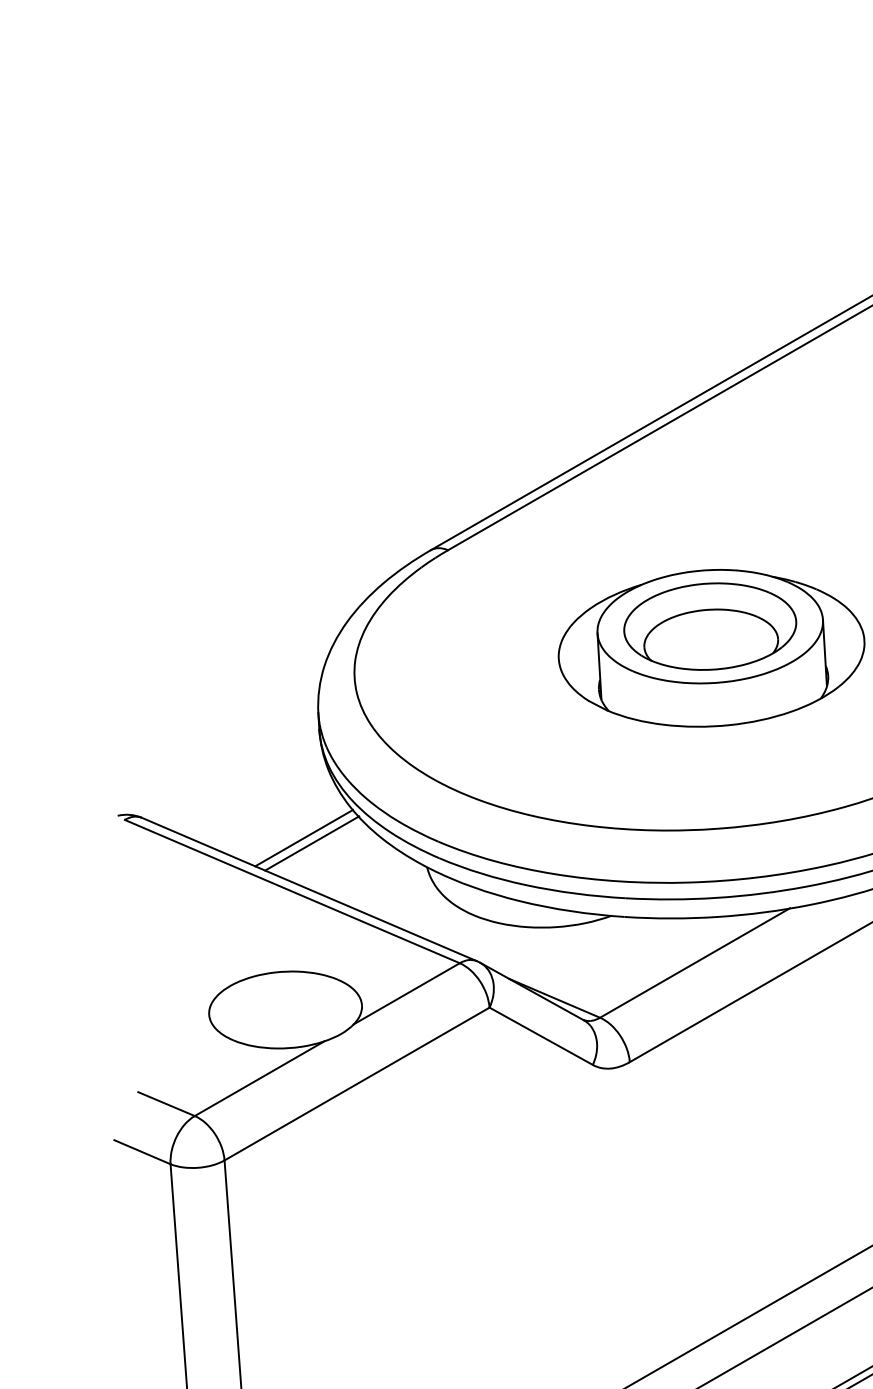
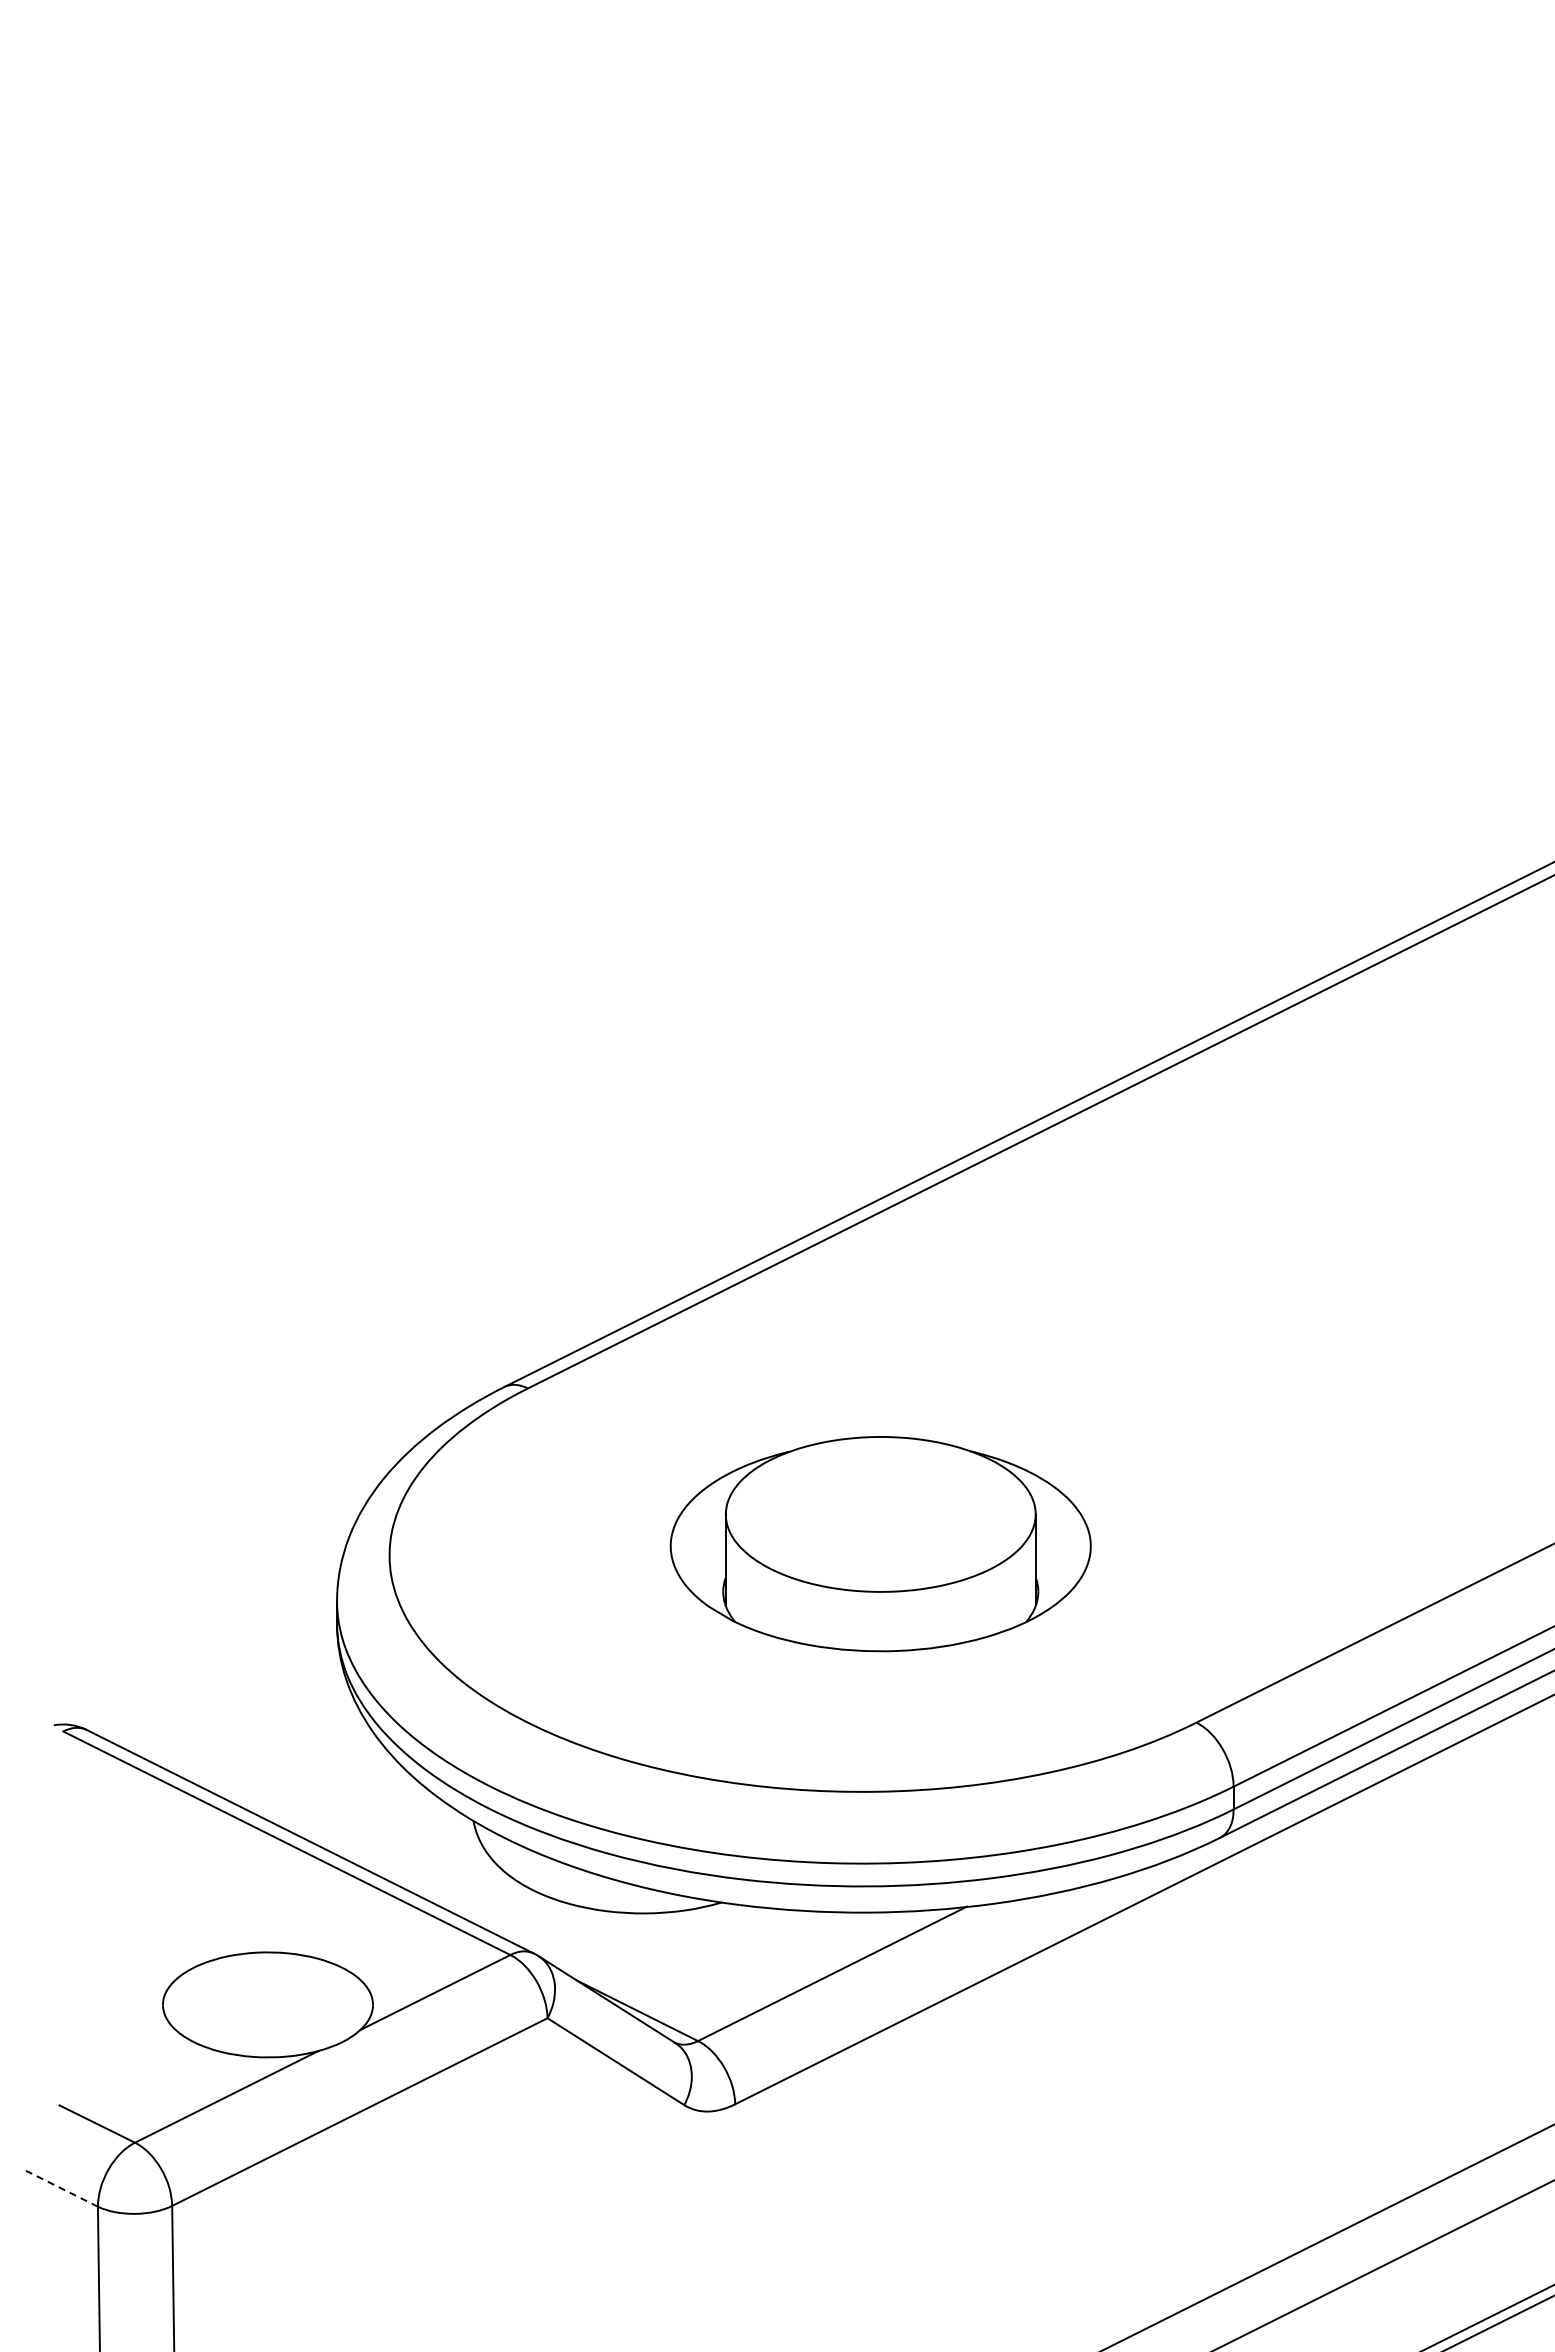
part: (710, 626) -> (880, 1514), removed
line: (304, 837) -> (307, 1770), removed
line: (311, 843) -> (317, 1778), removed
line: (142, 1151) -> (60, 2187), solid -> dashed

